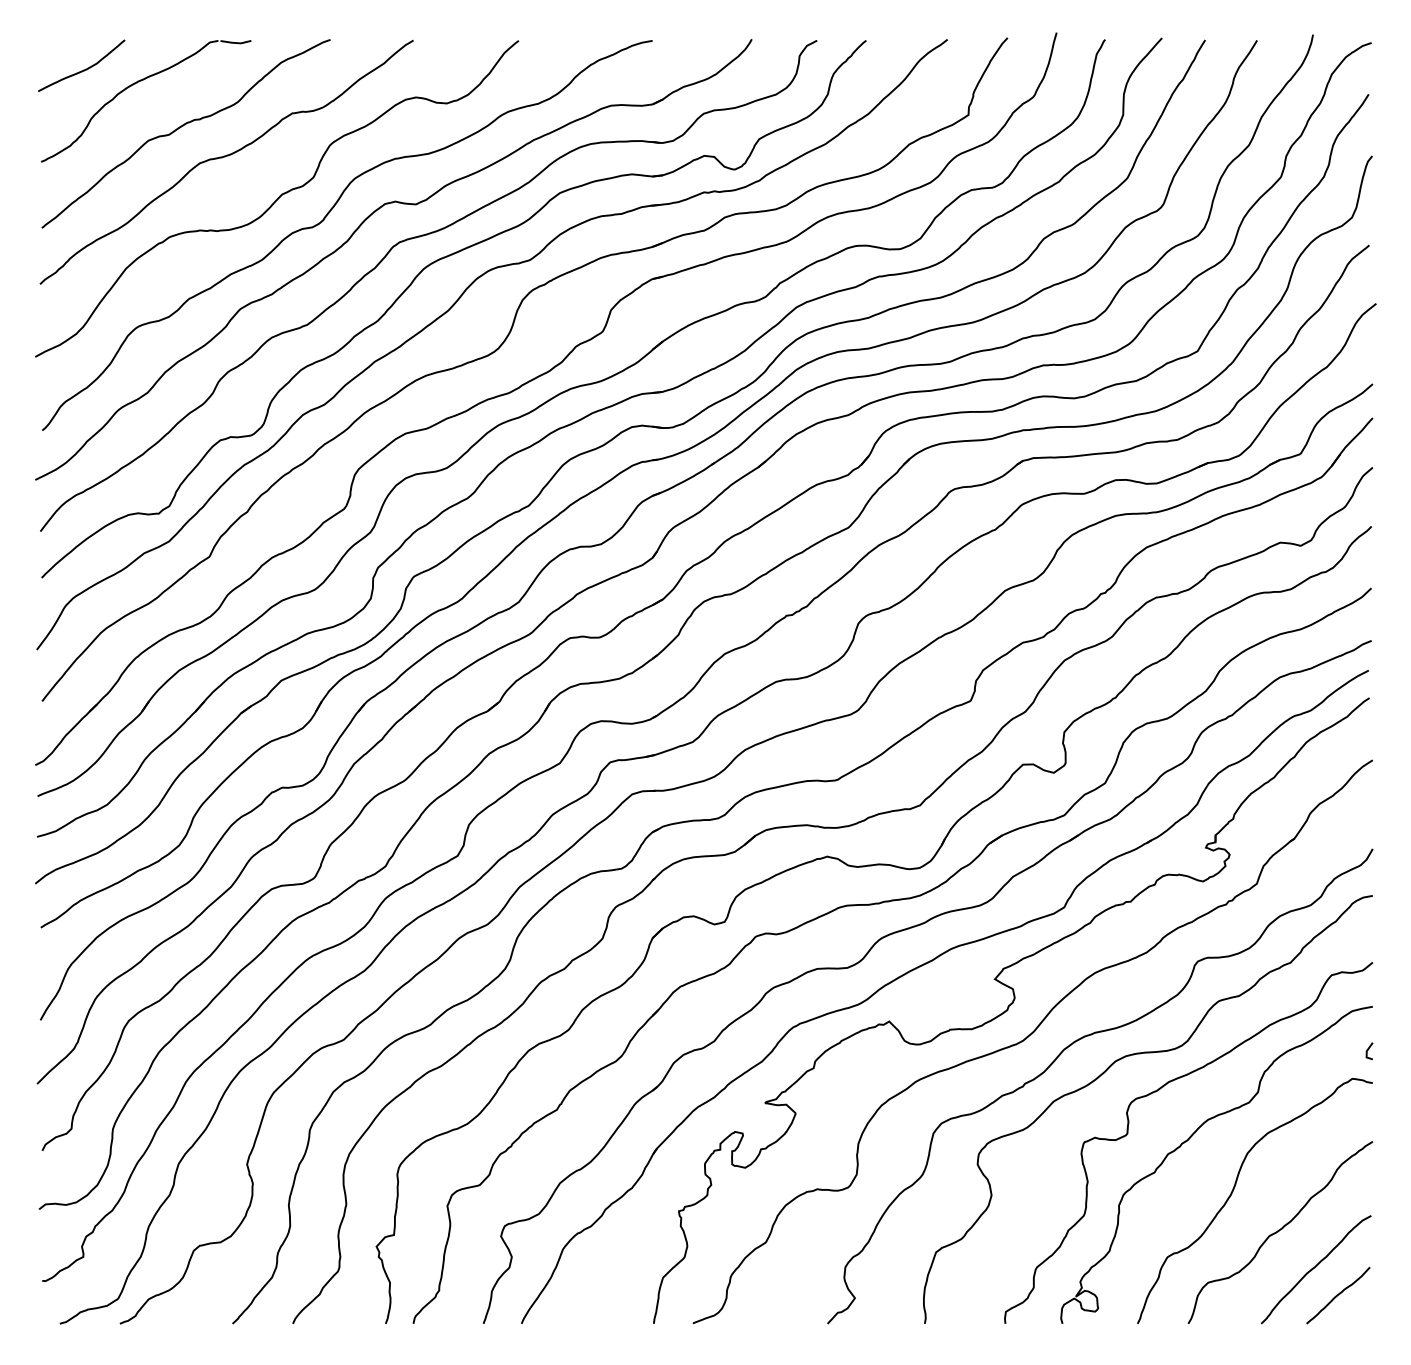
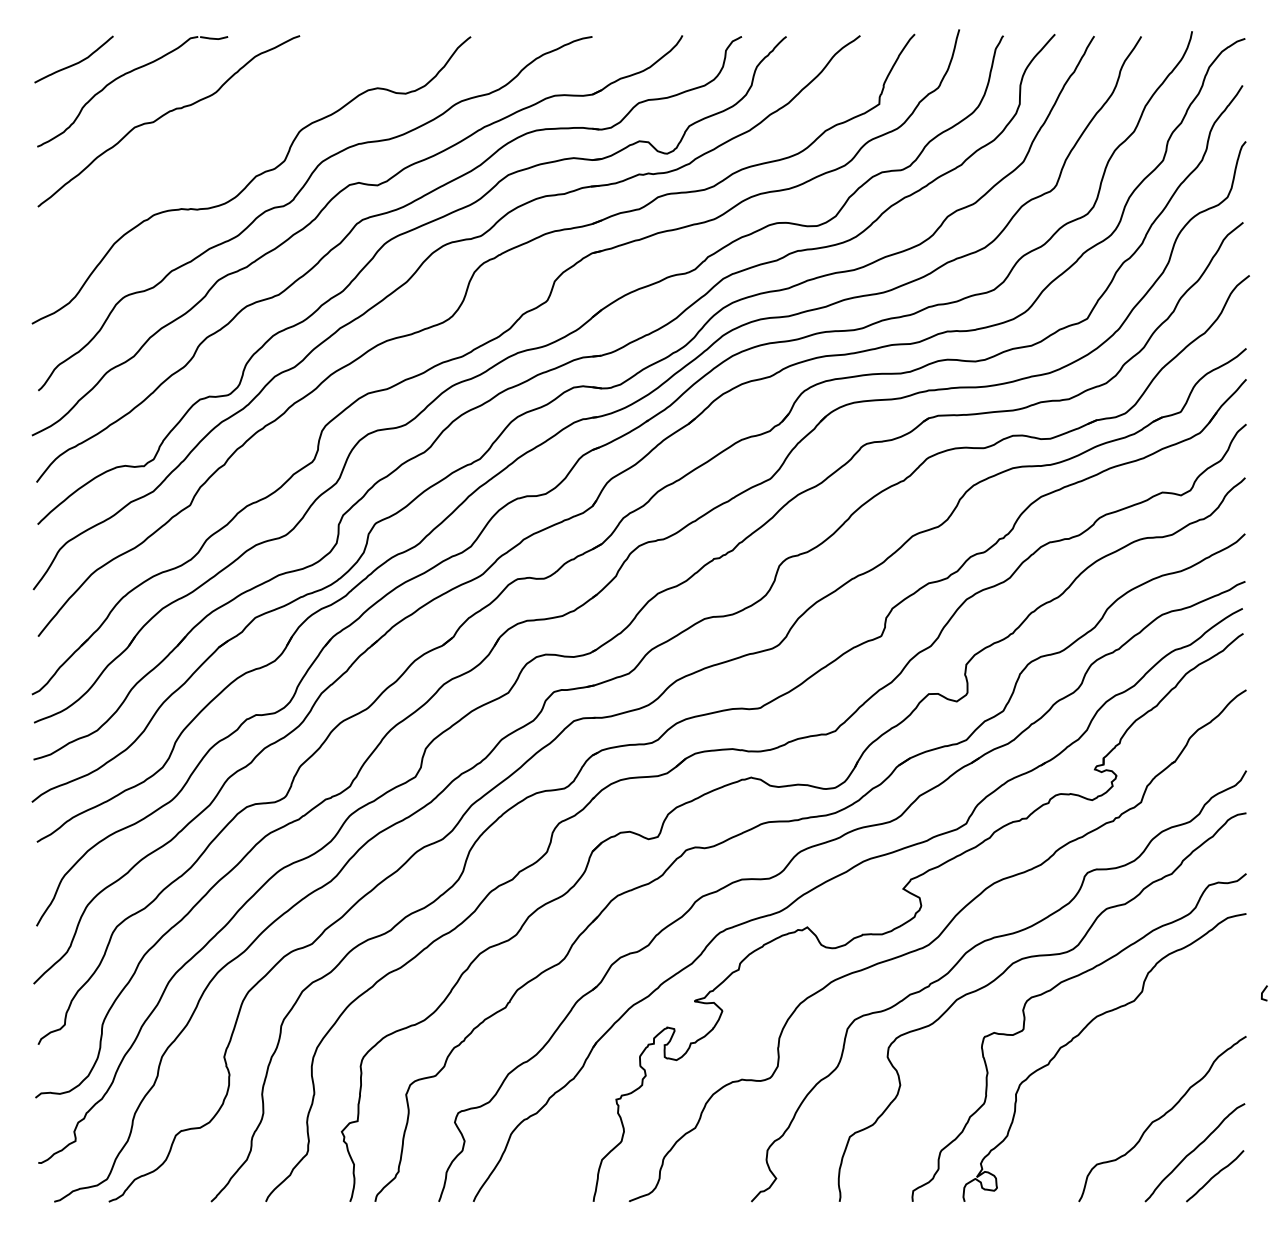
curve: (226, 157) -> (205, 142), removed
line: (1368, 1050) -> (1263, 992), moved
curve: (1234, 1191) -> (1120, 1081), removed

